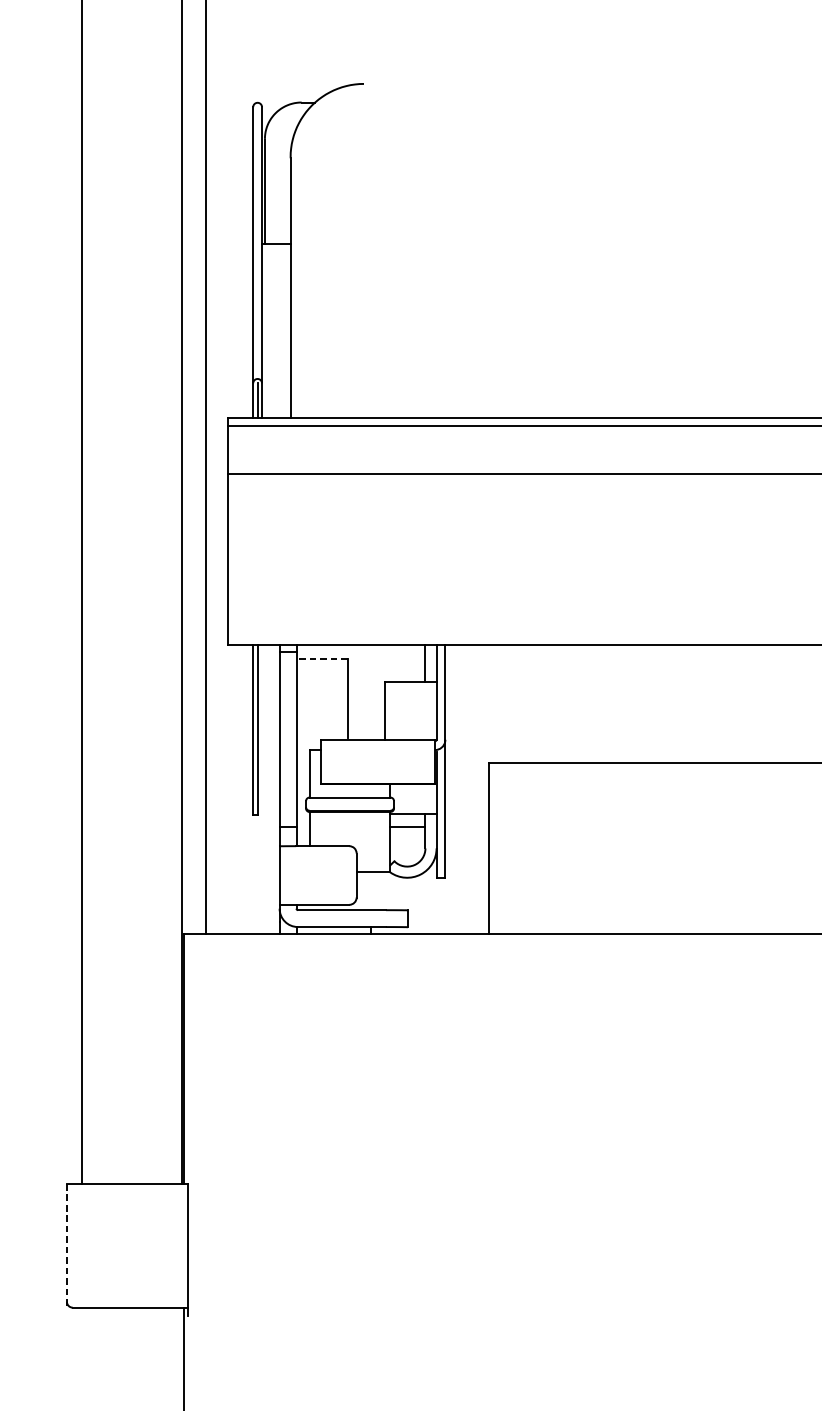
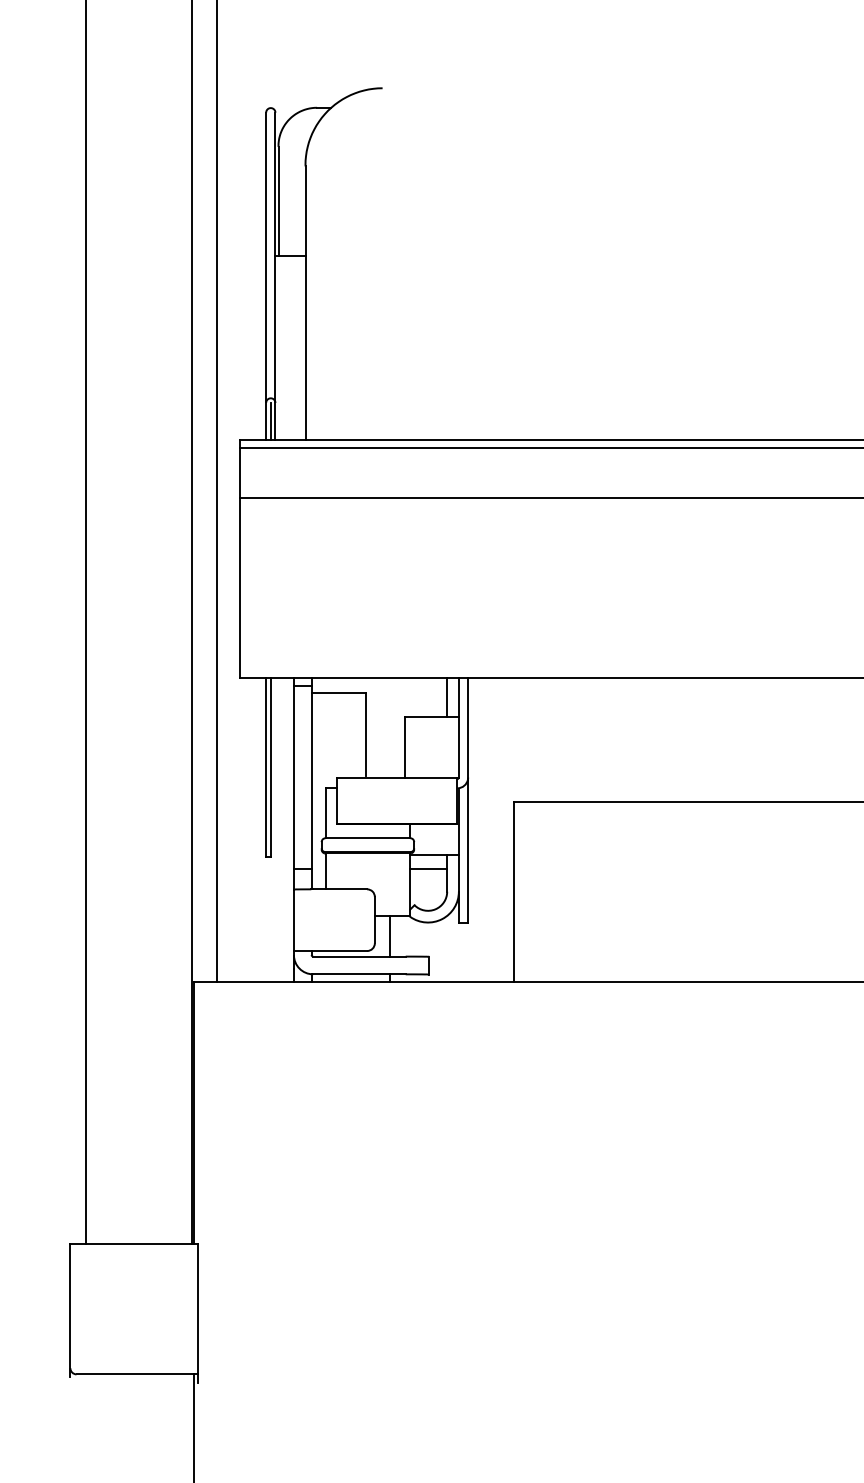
line: (322, 658) -> (338, 692), dashed -> solid
line: (371, 891) -> (390, 936), added
line: (67, 1247) -> (70, 1311), dashed -> solid

